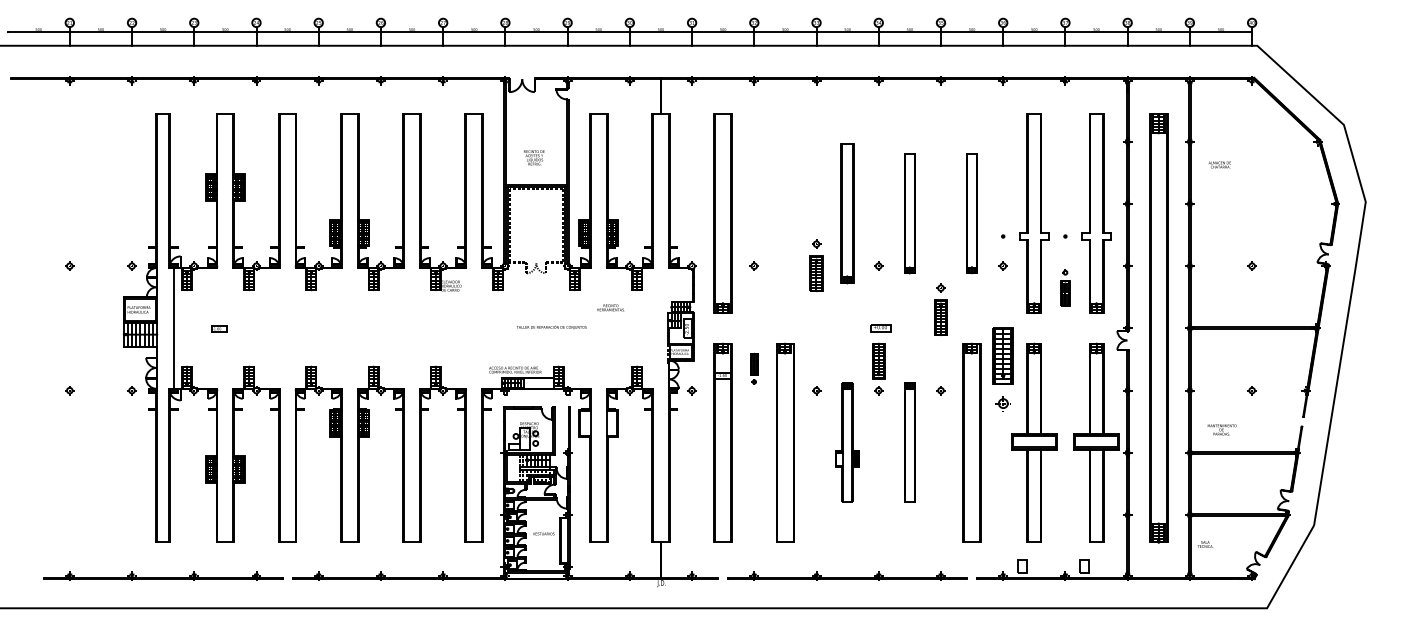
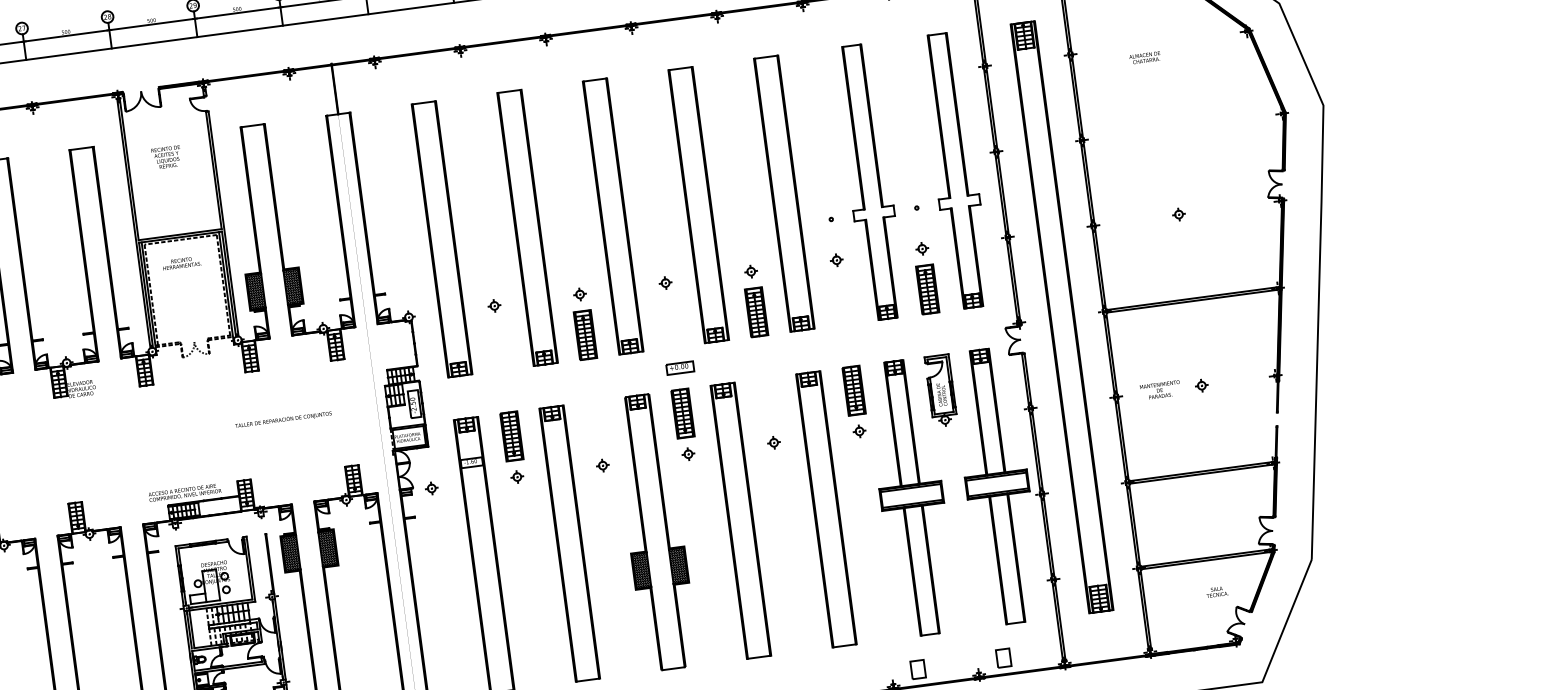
text: (534, 157) -> (166, 156), moved
text: (1219, 164) -> (1144, 57), moved
part: (785, 213) -> (527, 227), added
part: (847, 213) -> (612, 216), size x1.43
part: (909, 213) -> (698, 205), size x1.67
part: (971, 213) -> (783, 193), size x1.67
part: (816, 265) -> (583, 323), moved
part: (1065, 287) -> (926, 278), size x1.43
text: (610, 307) -> (181, 262), moved
part: (940, 309) -> (754, 301), moved
text: (551, 327) -> (283, 419), moved
part: (754, 368) -> (513, 446), size x1.67
part: (1002, 368) -> (854, 401), size x0.62
part: (1065, 369) -> (941, 390), added
hatch: (585, 423) -> (291, 553), added
hatch: (611, 423) -> (326, 548), added
text: (1221, 429) -> (1159, 389), moved
part: (847, 442) -> (654, 531), size x1.67
part: (909, 442) -> (740, 519), size x1.67
text: (1205, 544) -> (1217, 591), moved

